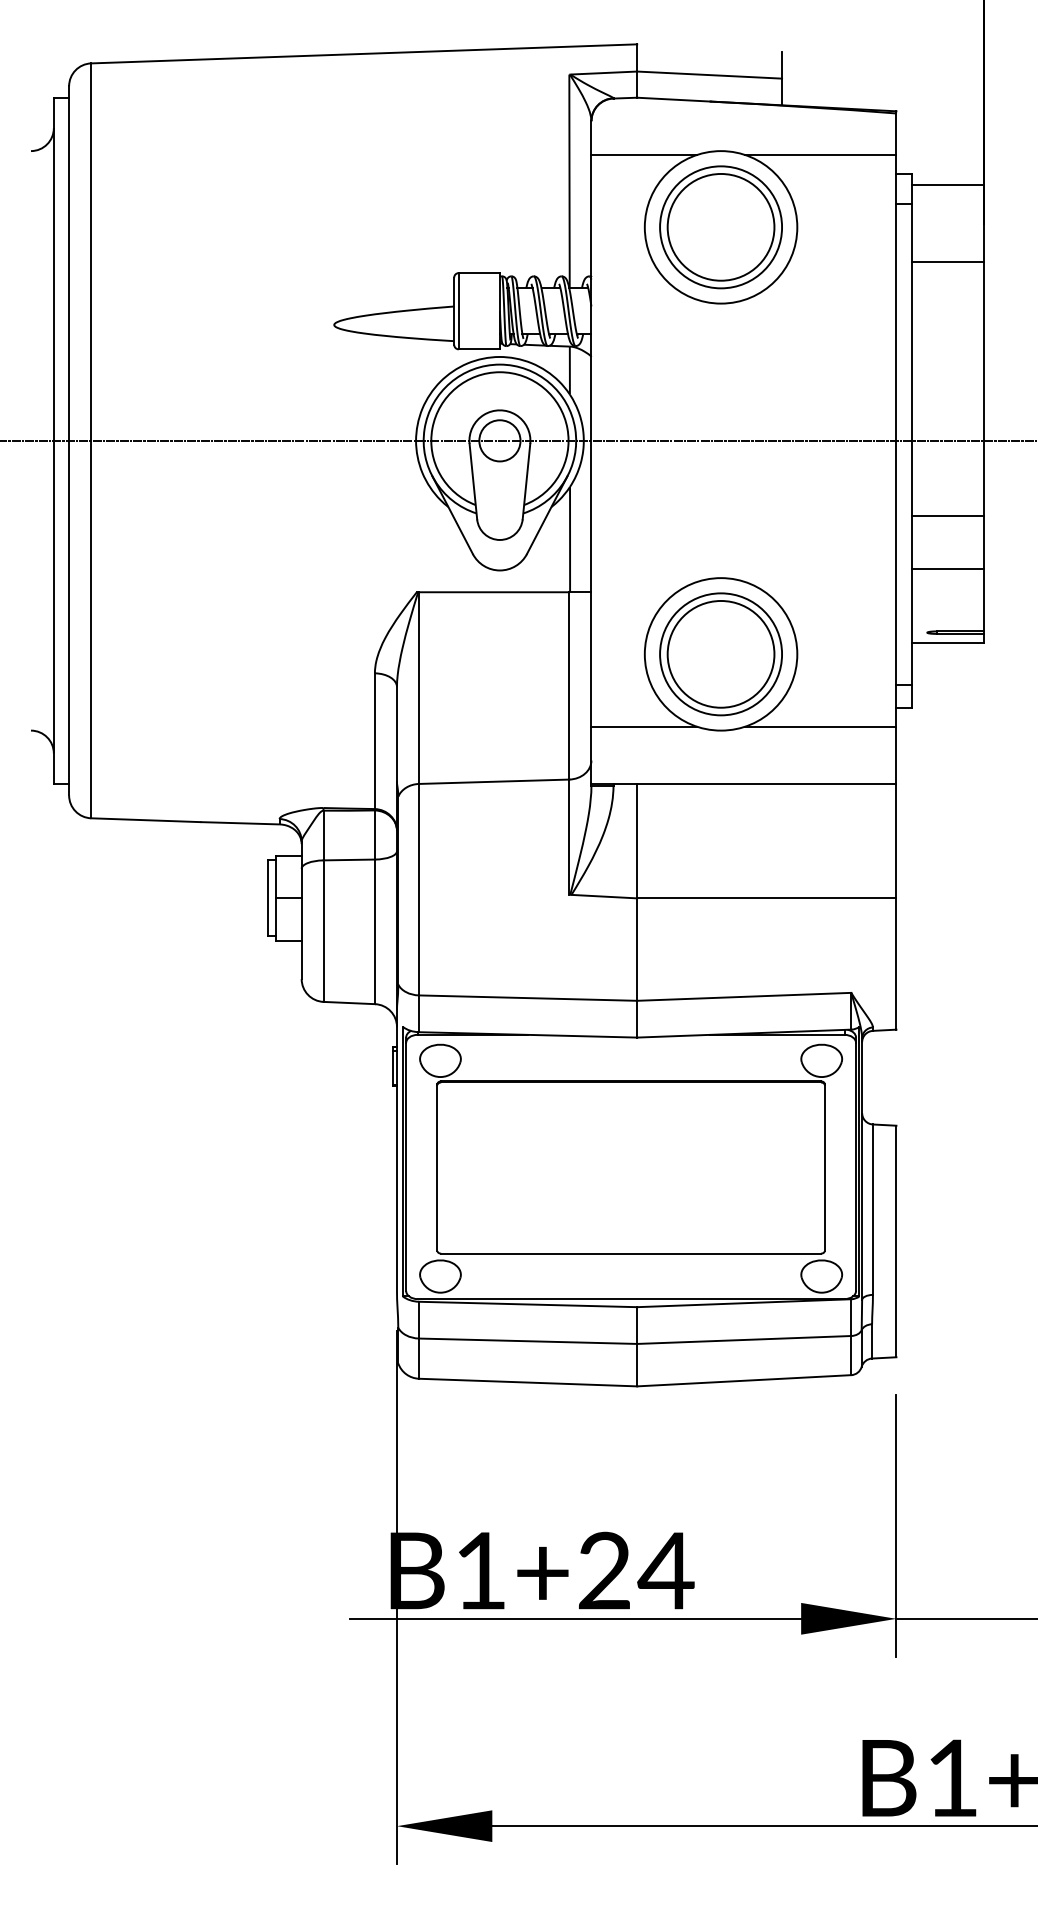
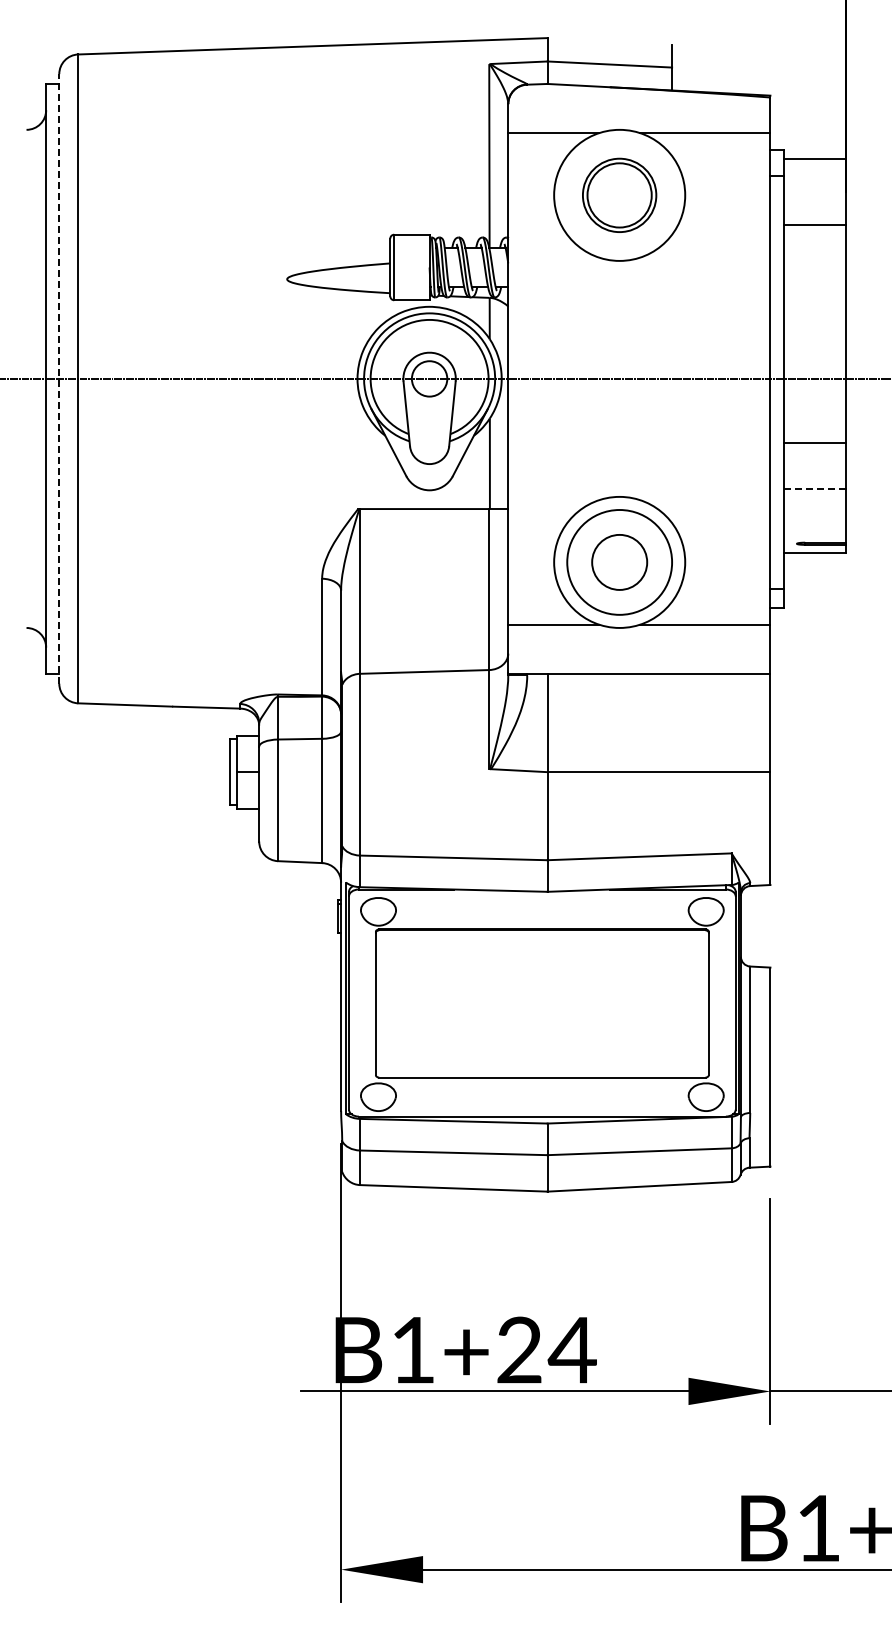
part: (720, 227) -> (619, 195), size x0.7
line: (69, 440) -> (59, 378), solid -> dashed
line: (948, 569) -> (815, 489), solid -> dashed
circle: (720, 654) -> (619, 562), size x0.6

